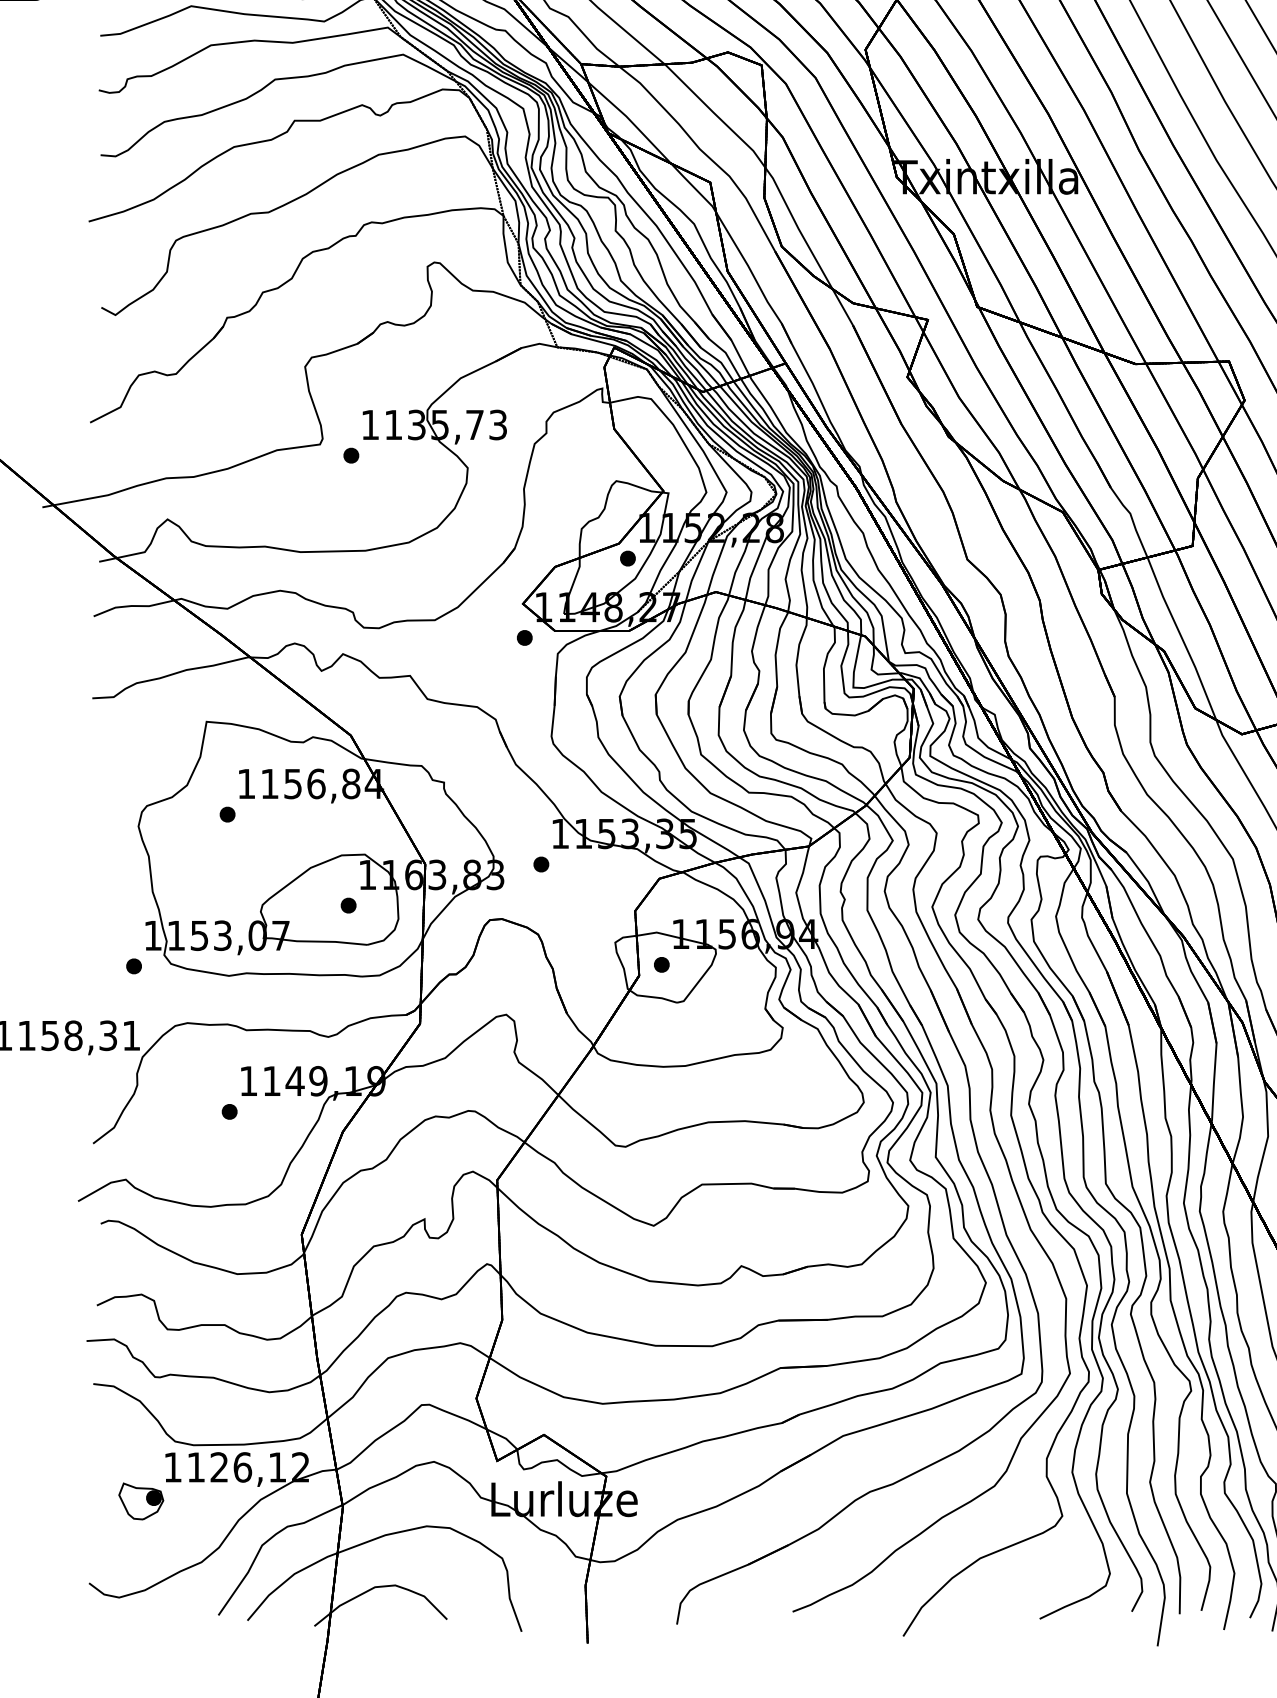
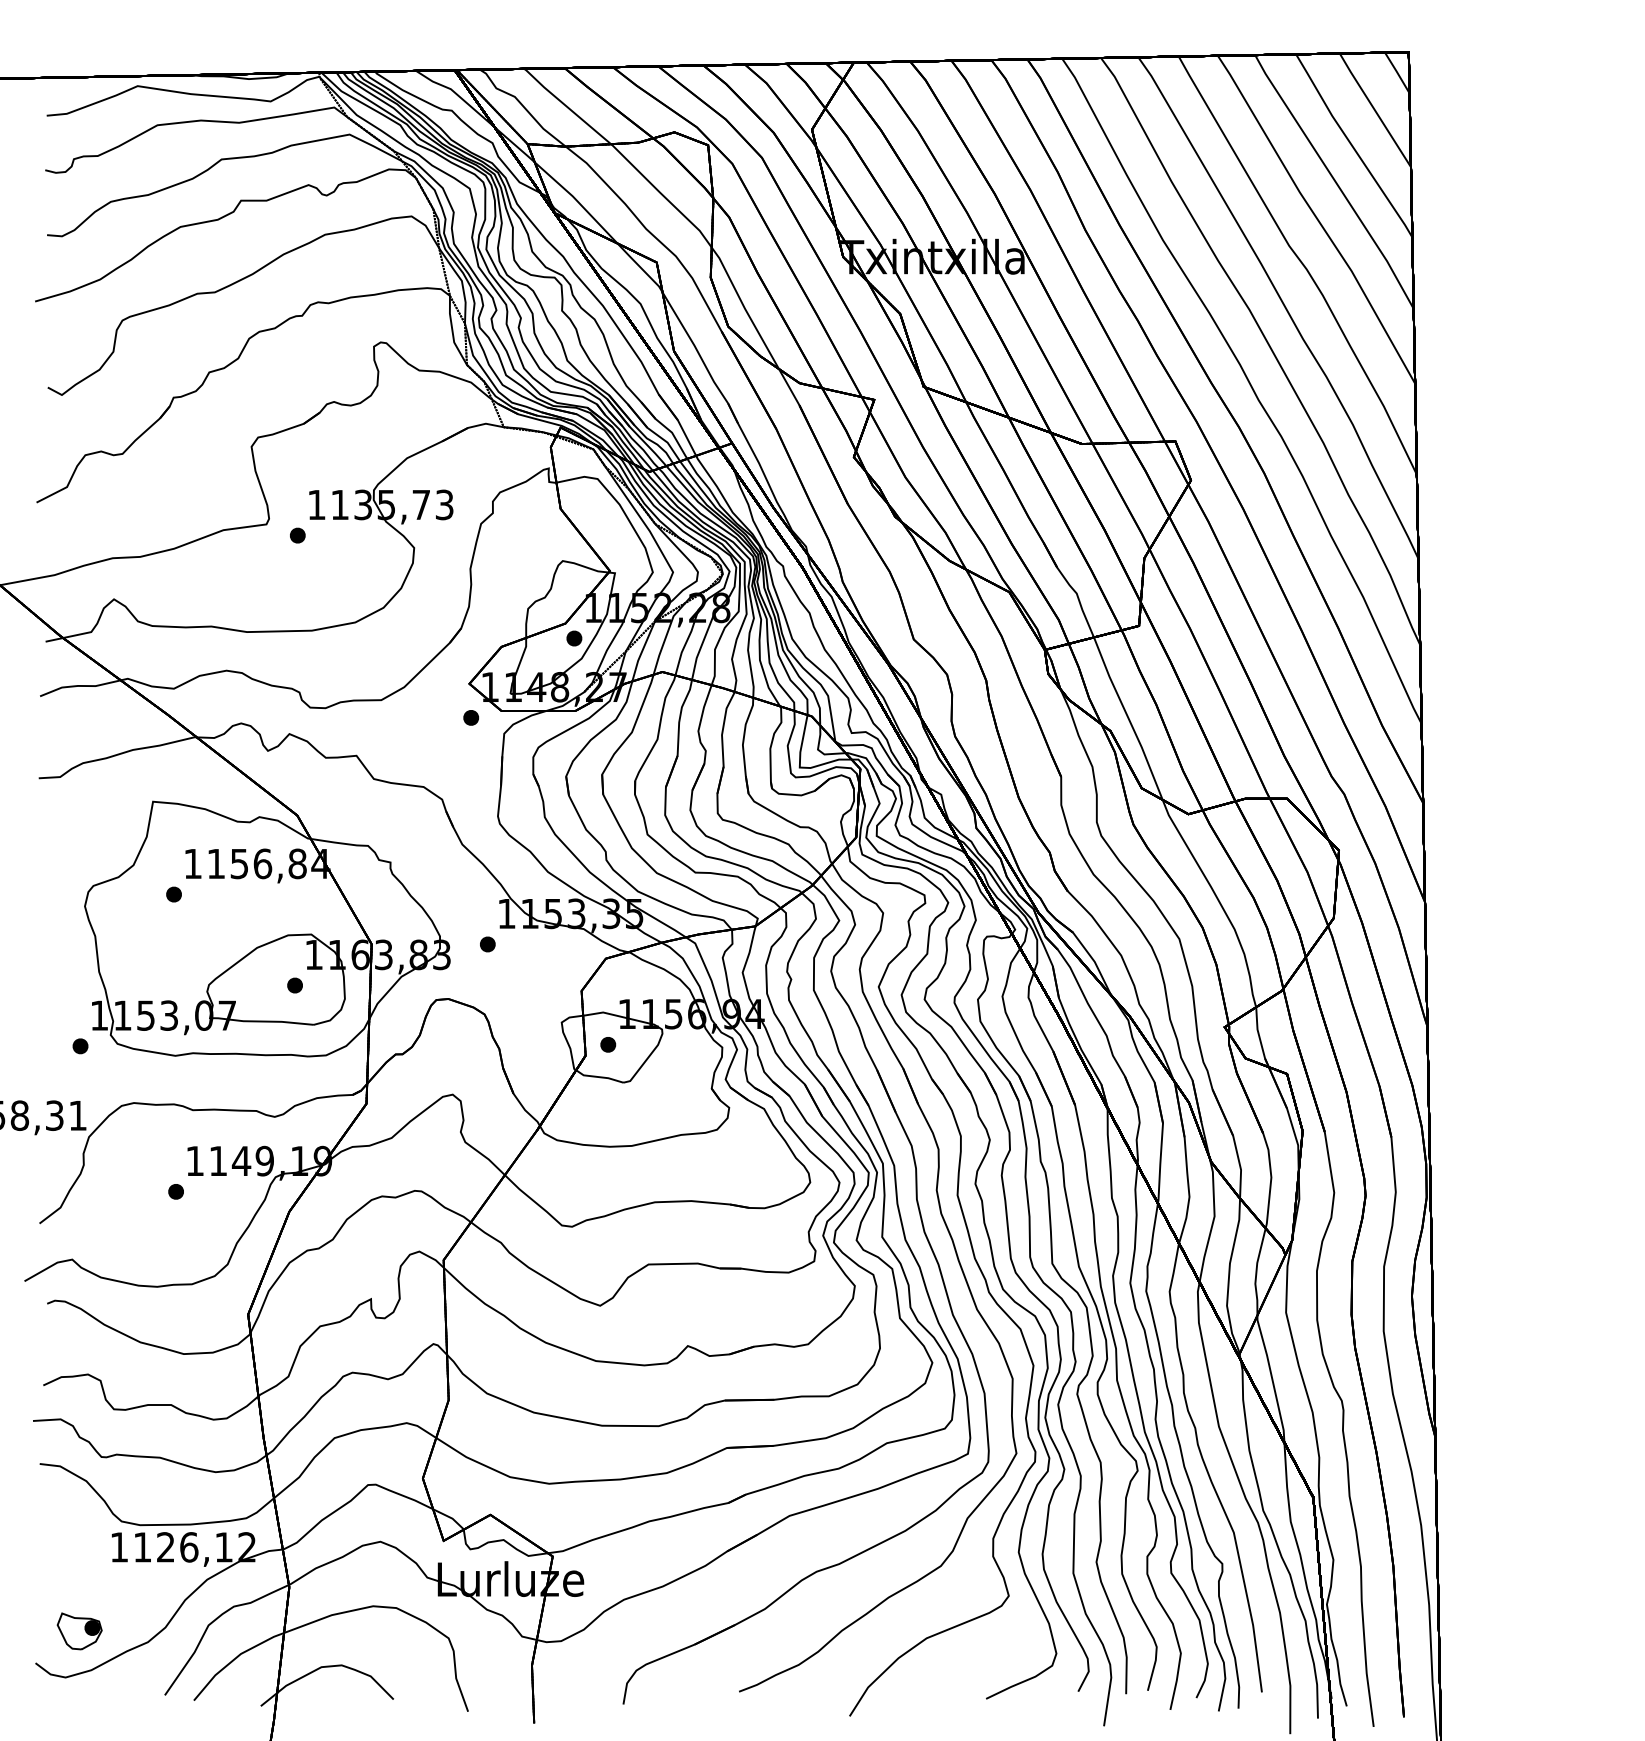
part: (141, 1501) -> (79, 1631), moved

